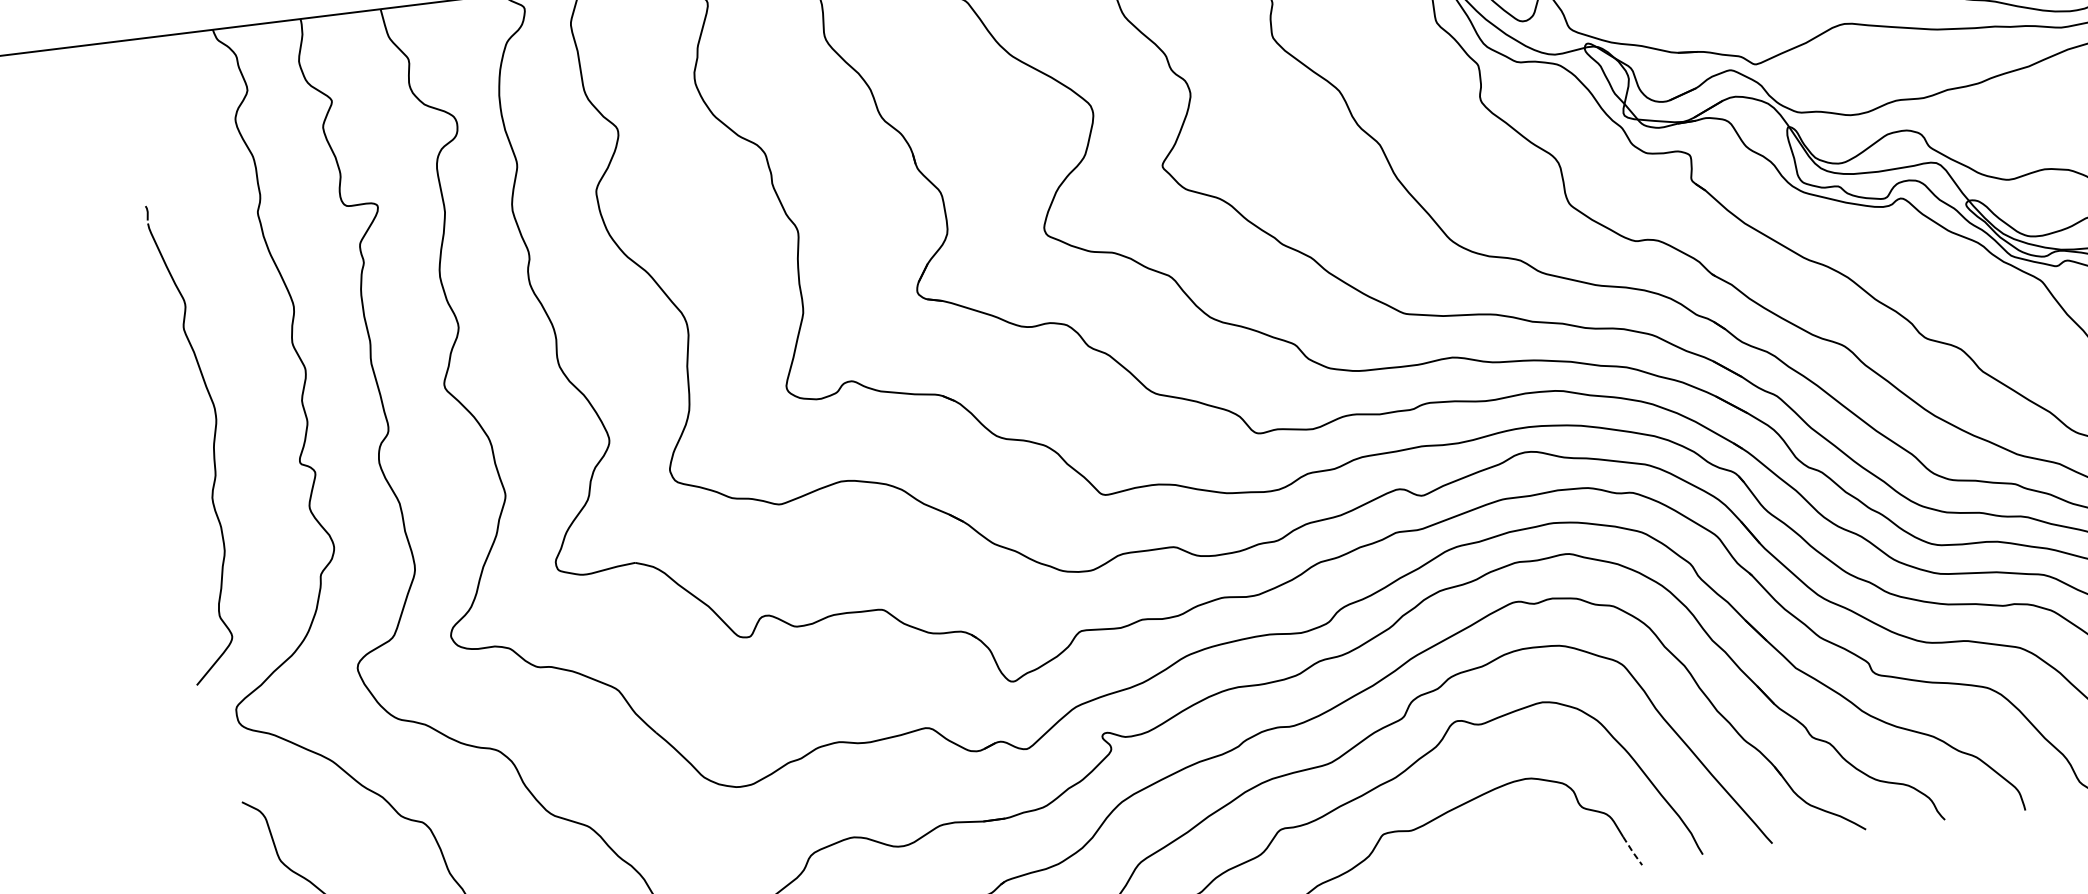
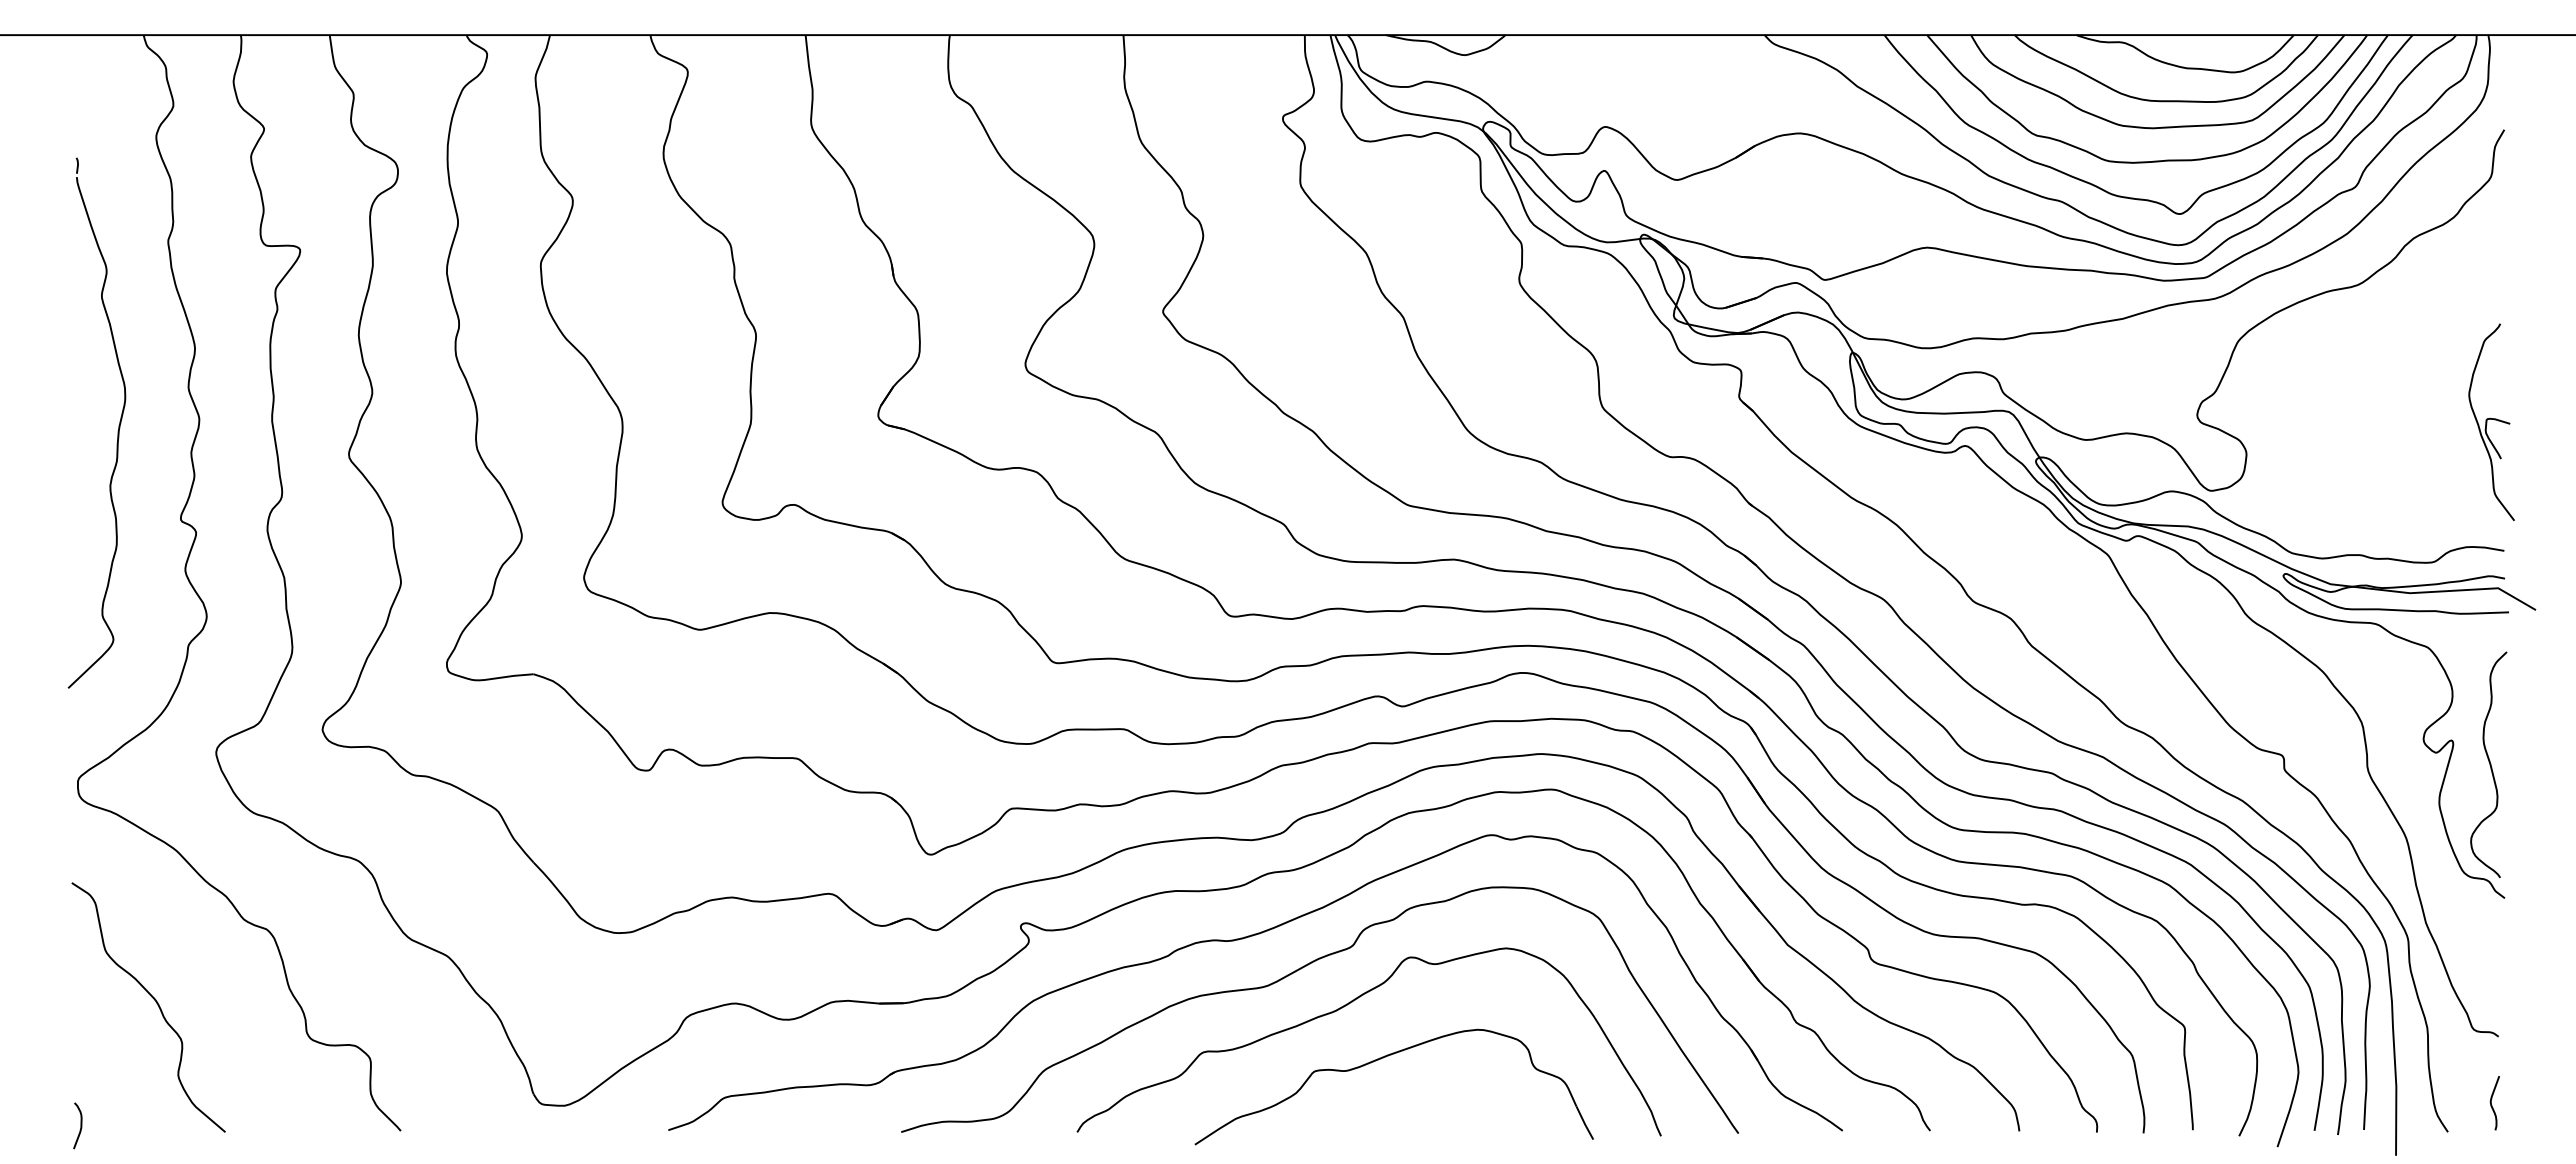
part: (213, 442) -> (118, 425), moved
line: (1632, 851) -> (1584, 1123), dashed -> solid

